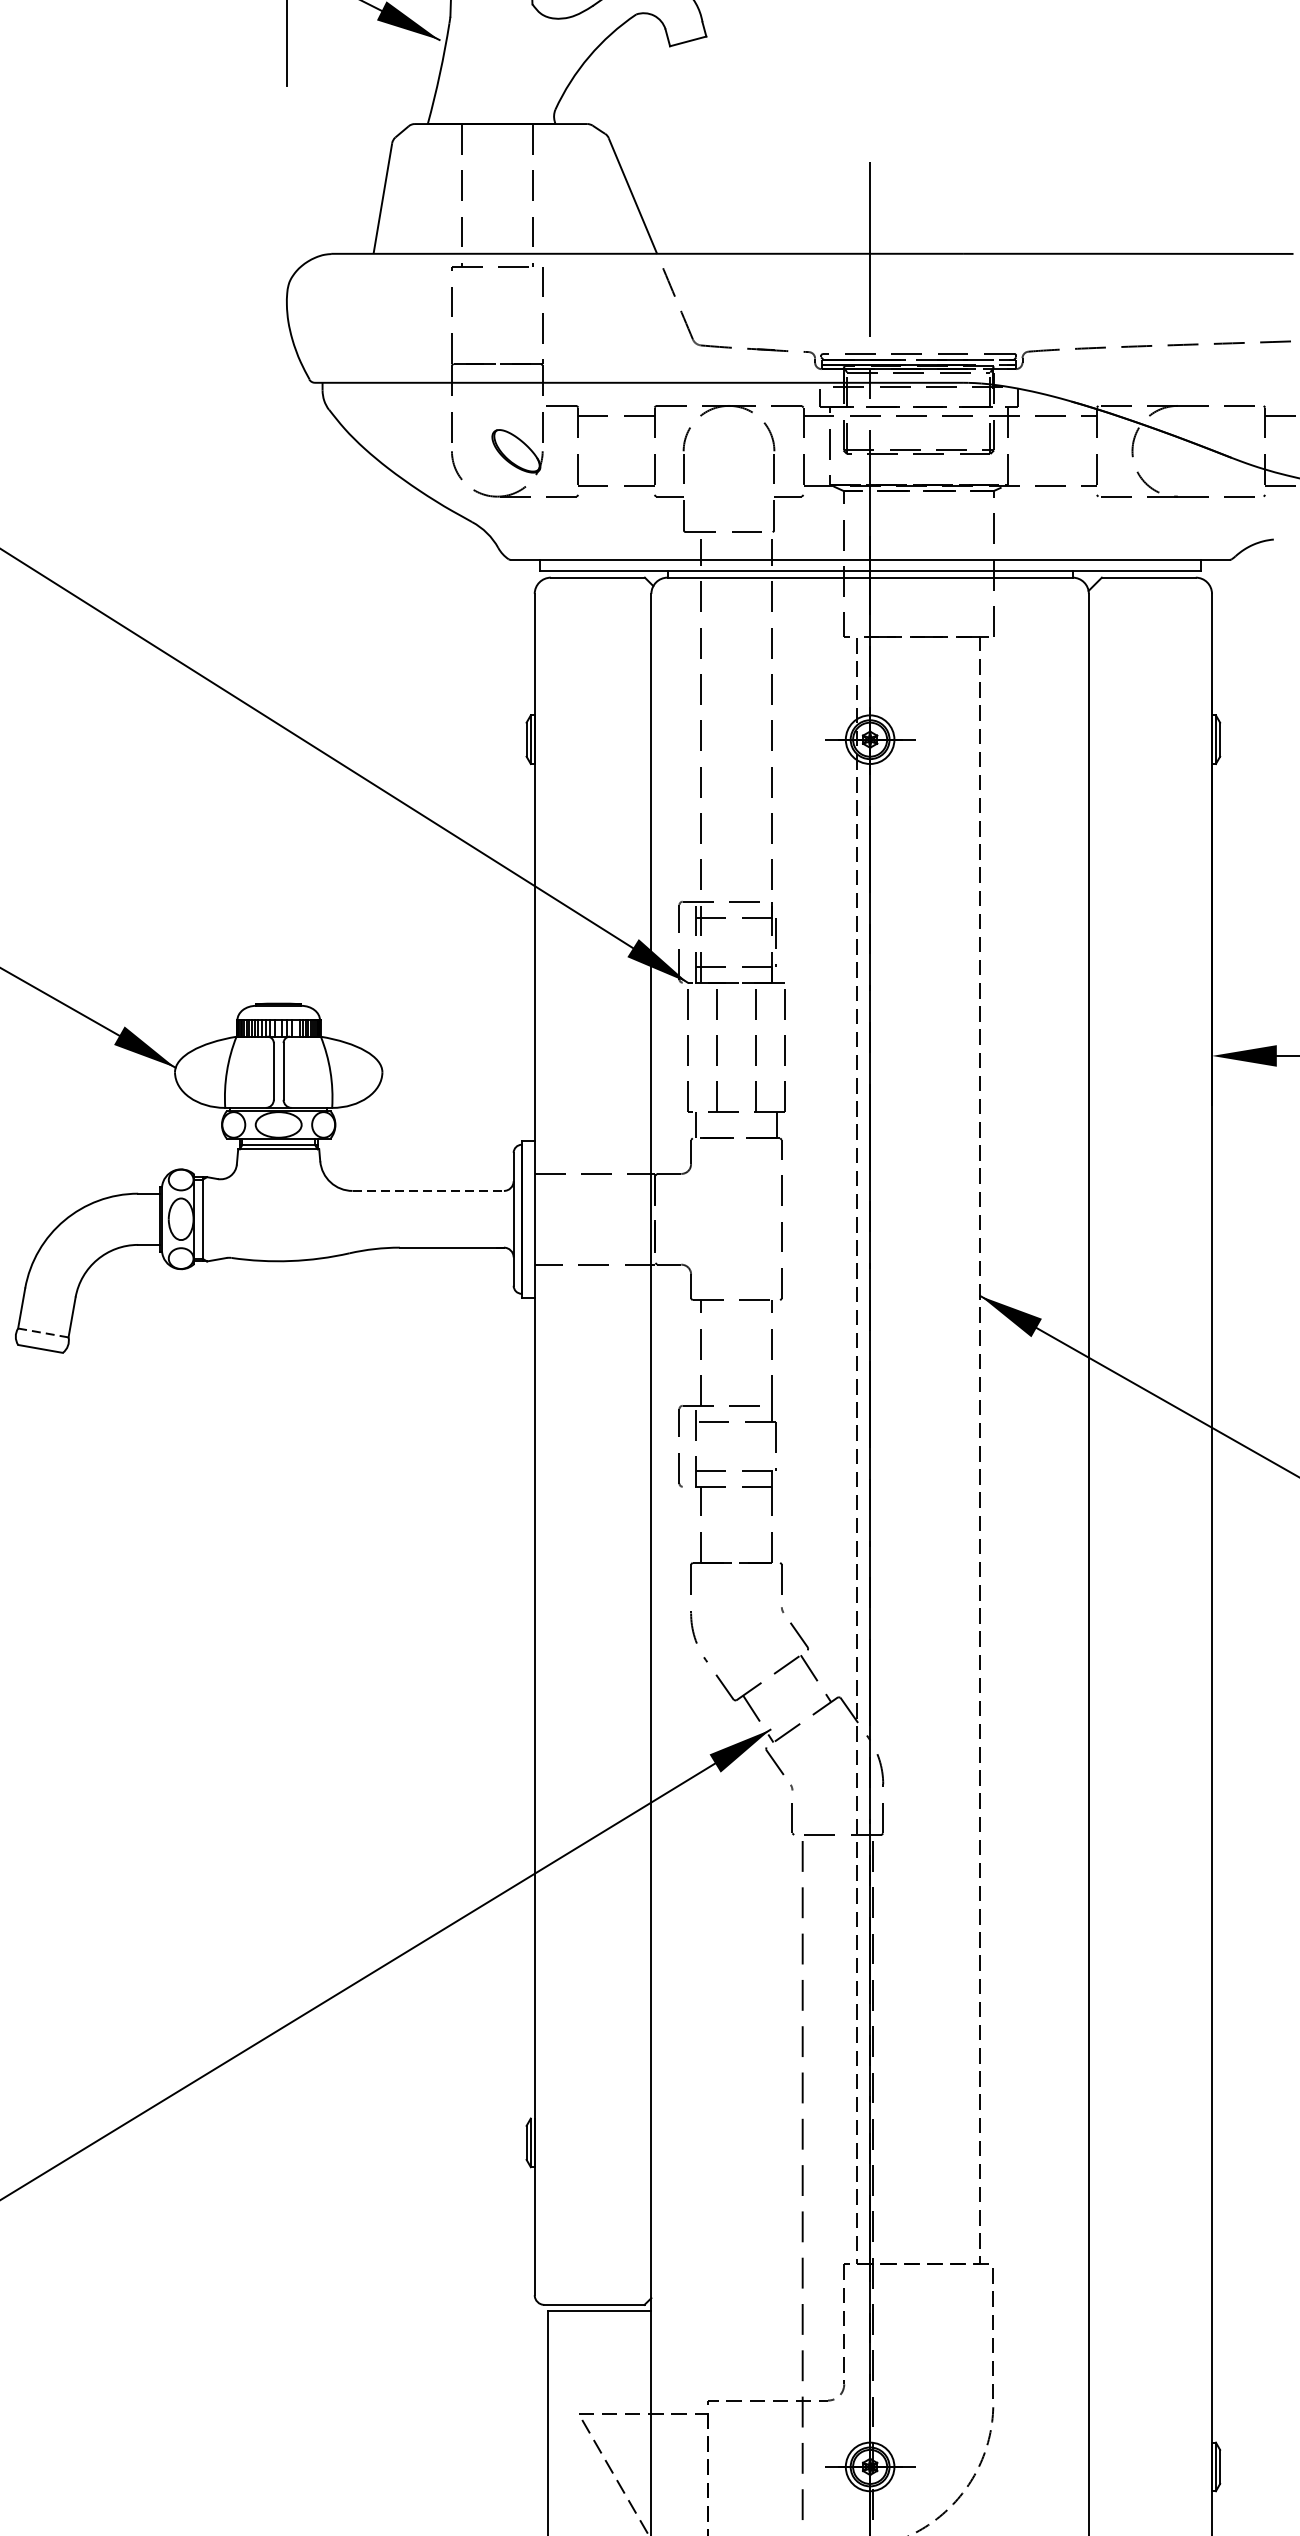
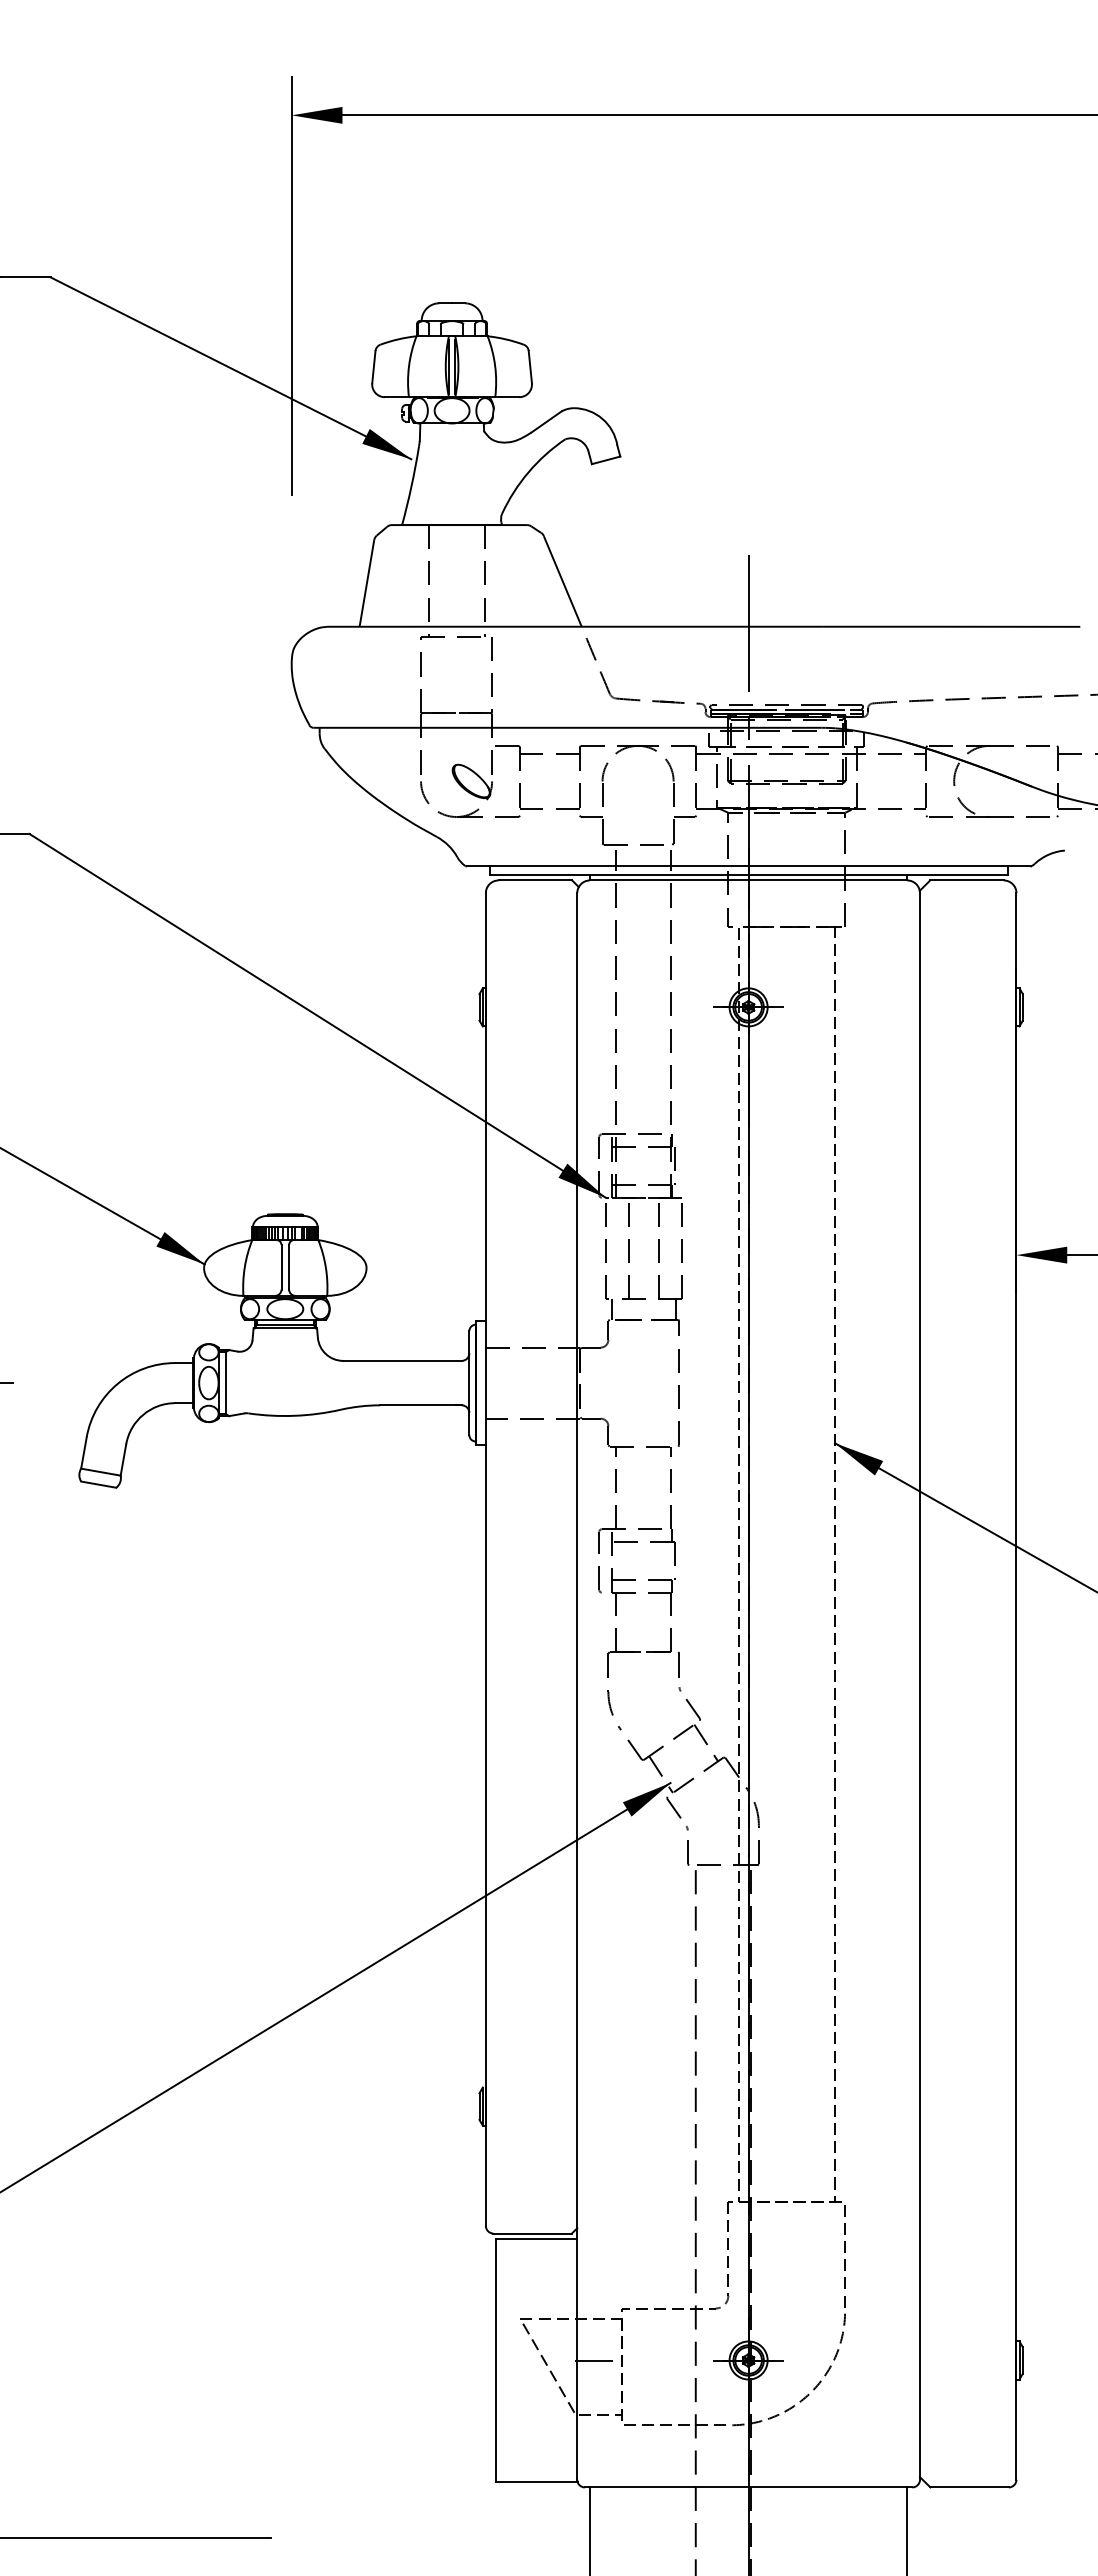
line: (428, 1190) -> (402, 1360), dashed -> solid
line: (44, 1333) -> (101, 1472), dashed -> solid
line: (672, 2466) -> (593, 2360), added

